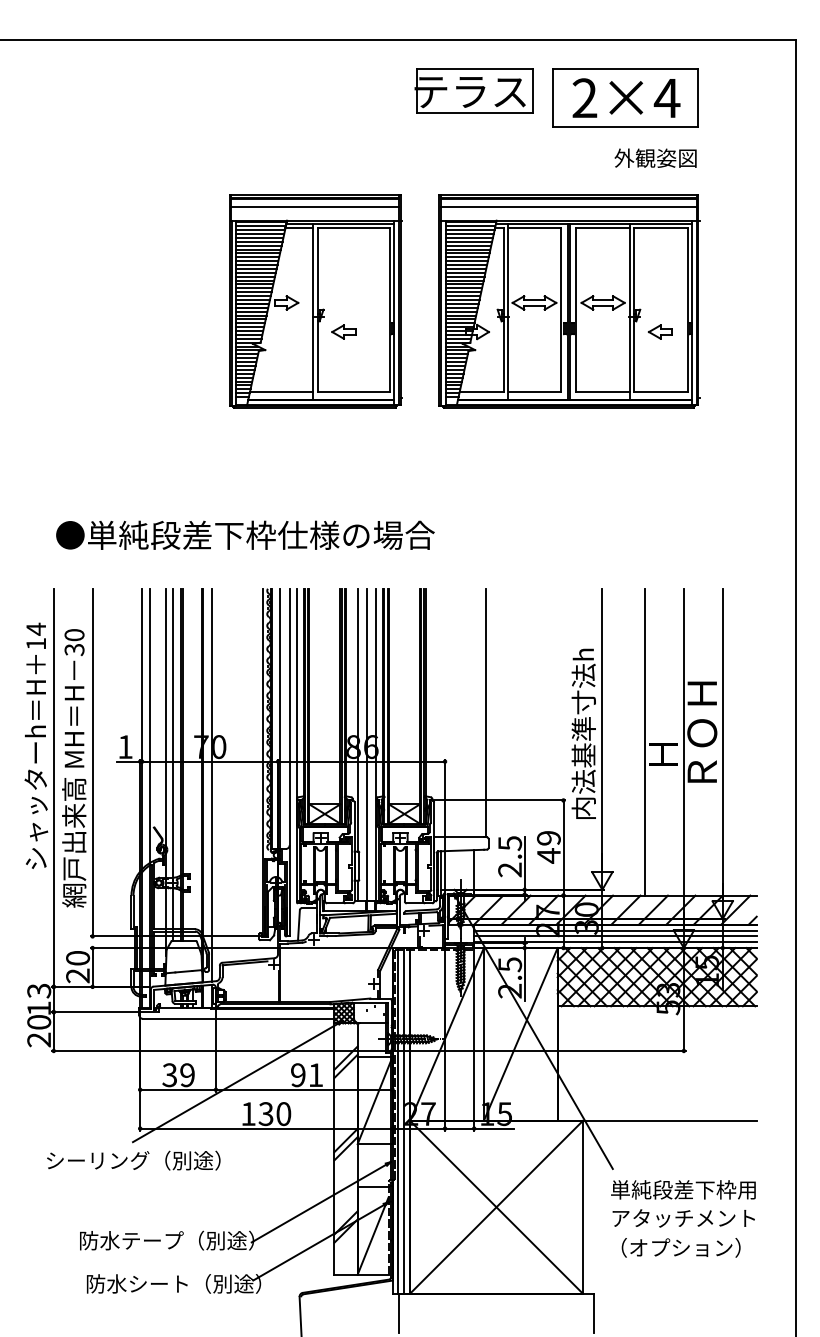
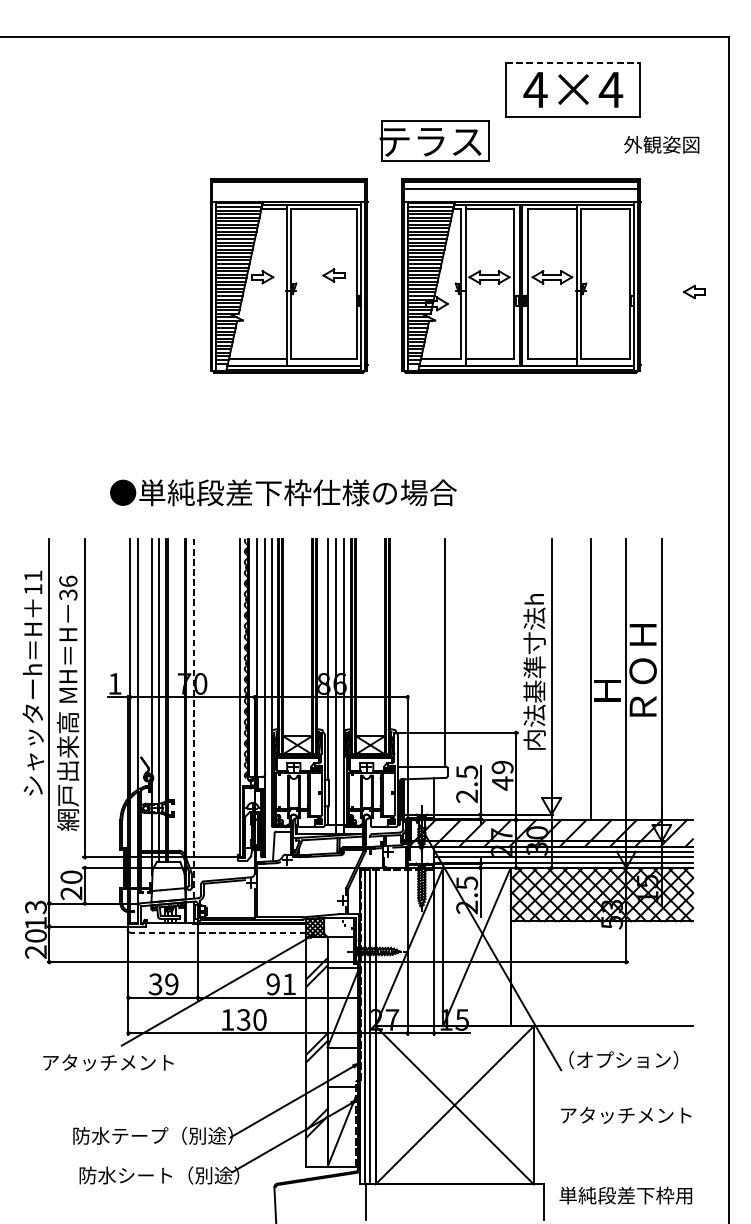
line: (625, 69) -> (572, 63), solid -> dashed
part: (473, 90) -> (433, 140), moved
text: (584, 97) -> (535, 89), 2×4 -> 4×4
text: (655, 157) -> (661, 144), moved
line: (315, 207) -> (288, 189), removed
part: (343, 331) -> (333, 275), moved
part: (659, 331) -> (693, 291), moved
text: (245, 534) -> (283, 492), moved
text: (35, 628) -> (32, 575), 14 -> 11
text: (74, 635) -> (68, 581), 30 -> 36
line: (212, 785) -> (194, 719), solid -> dashed
line: (238, 1018) -> (218, 932), solid -> dashed
text: (133, 1160) -> (122, 1062), シーリング（別途） -> アタッチメント
text: (683, 1189) -> (625, 1195), moved
text: (680, 1247) -> (623, 1059), moved

